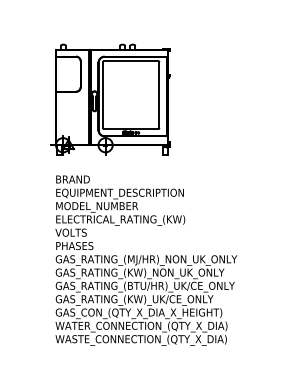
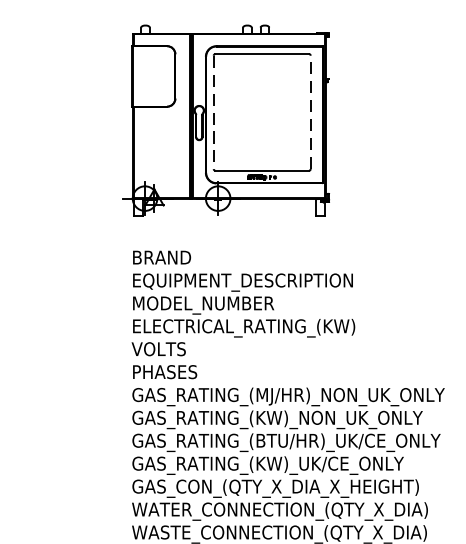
line: (103, 95) -> (214, 113), solid -> dashed
line: (159, 95) -> (310, 113), solid -> dashed

